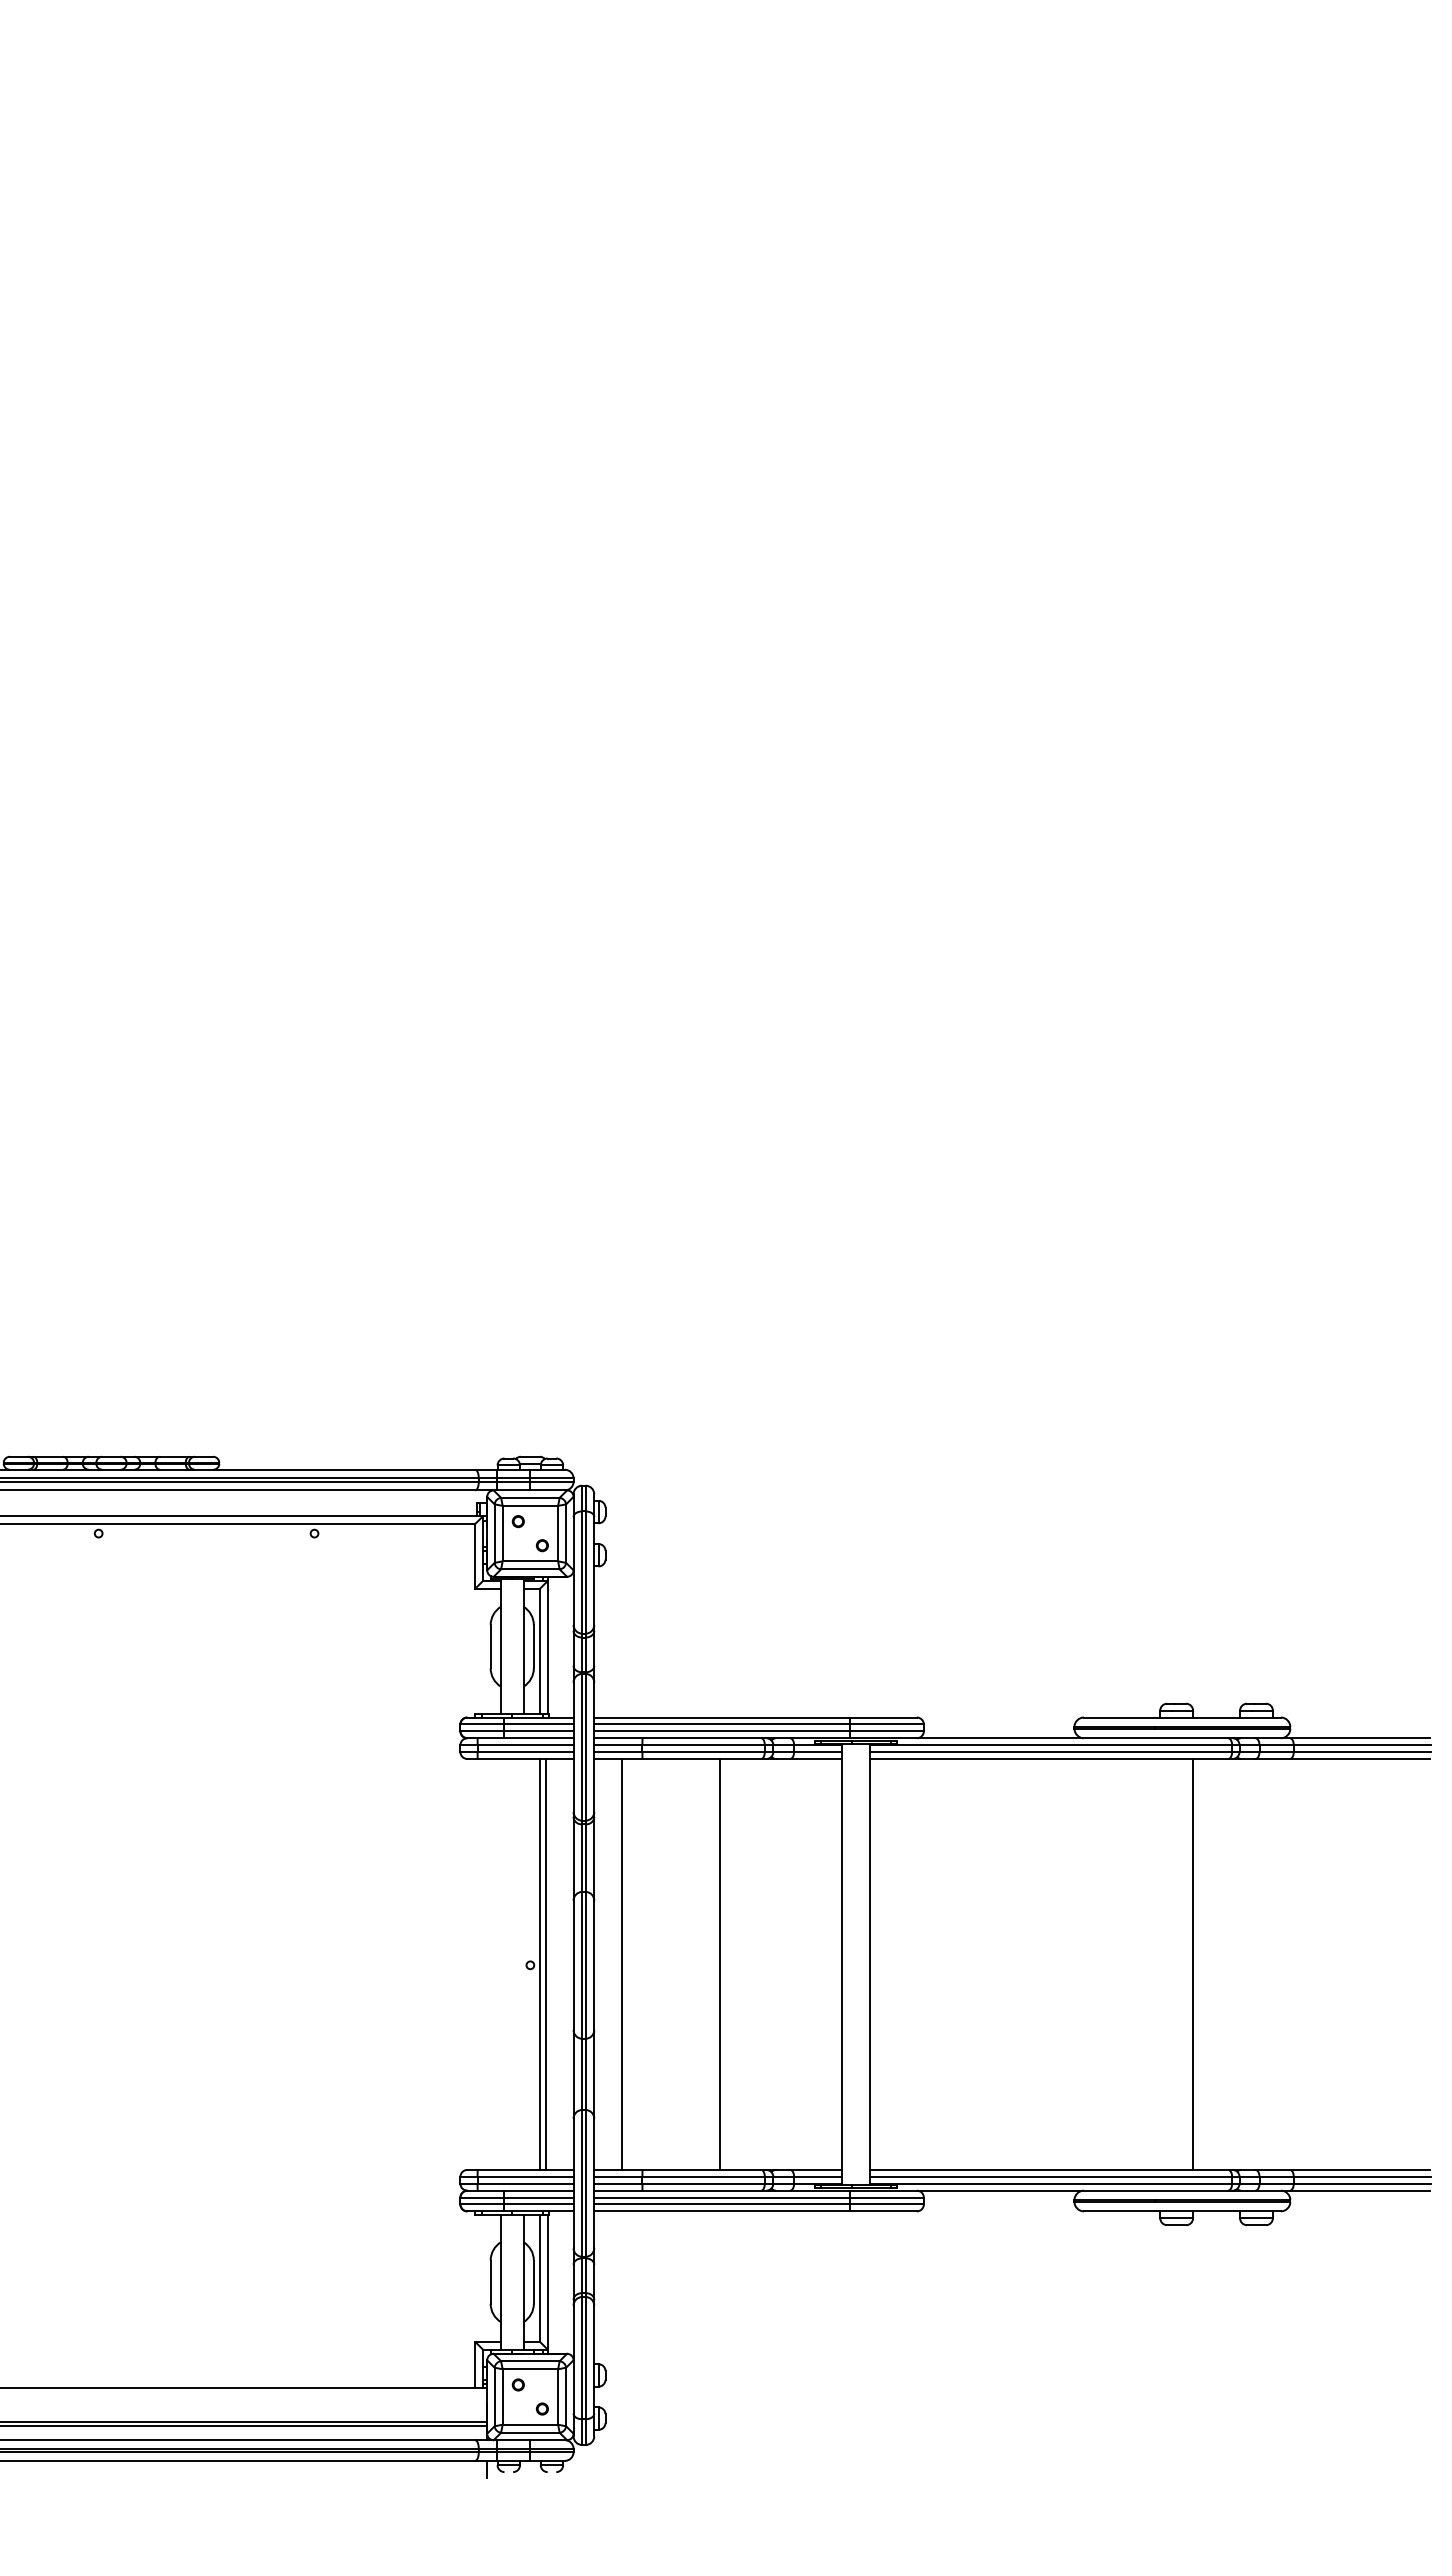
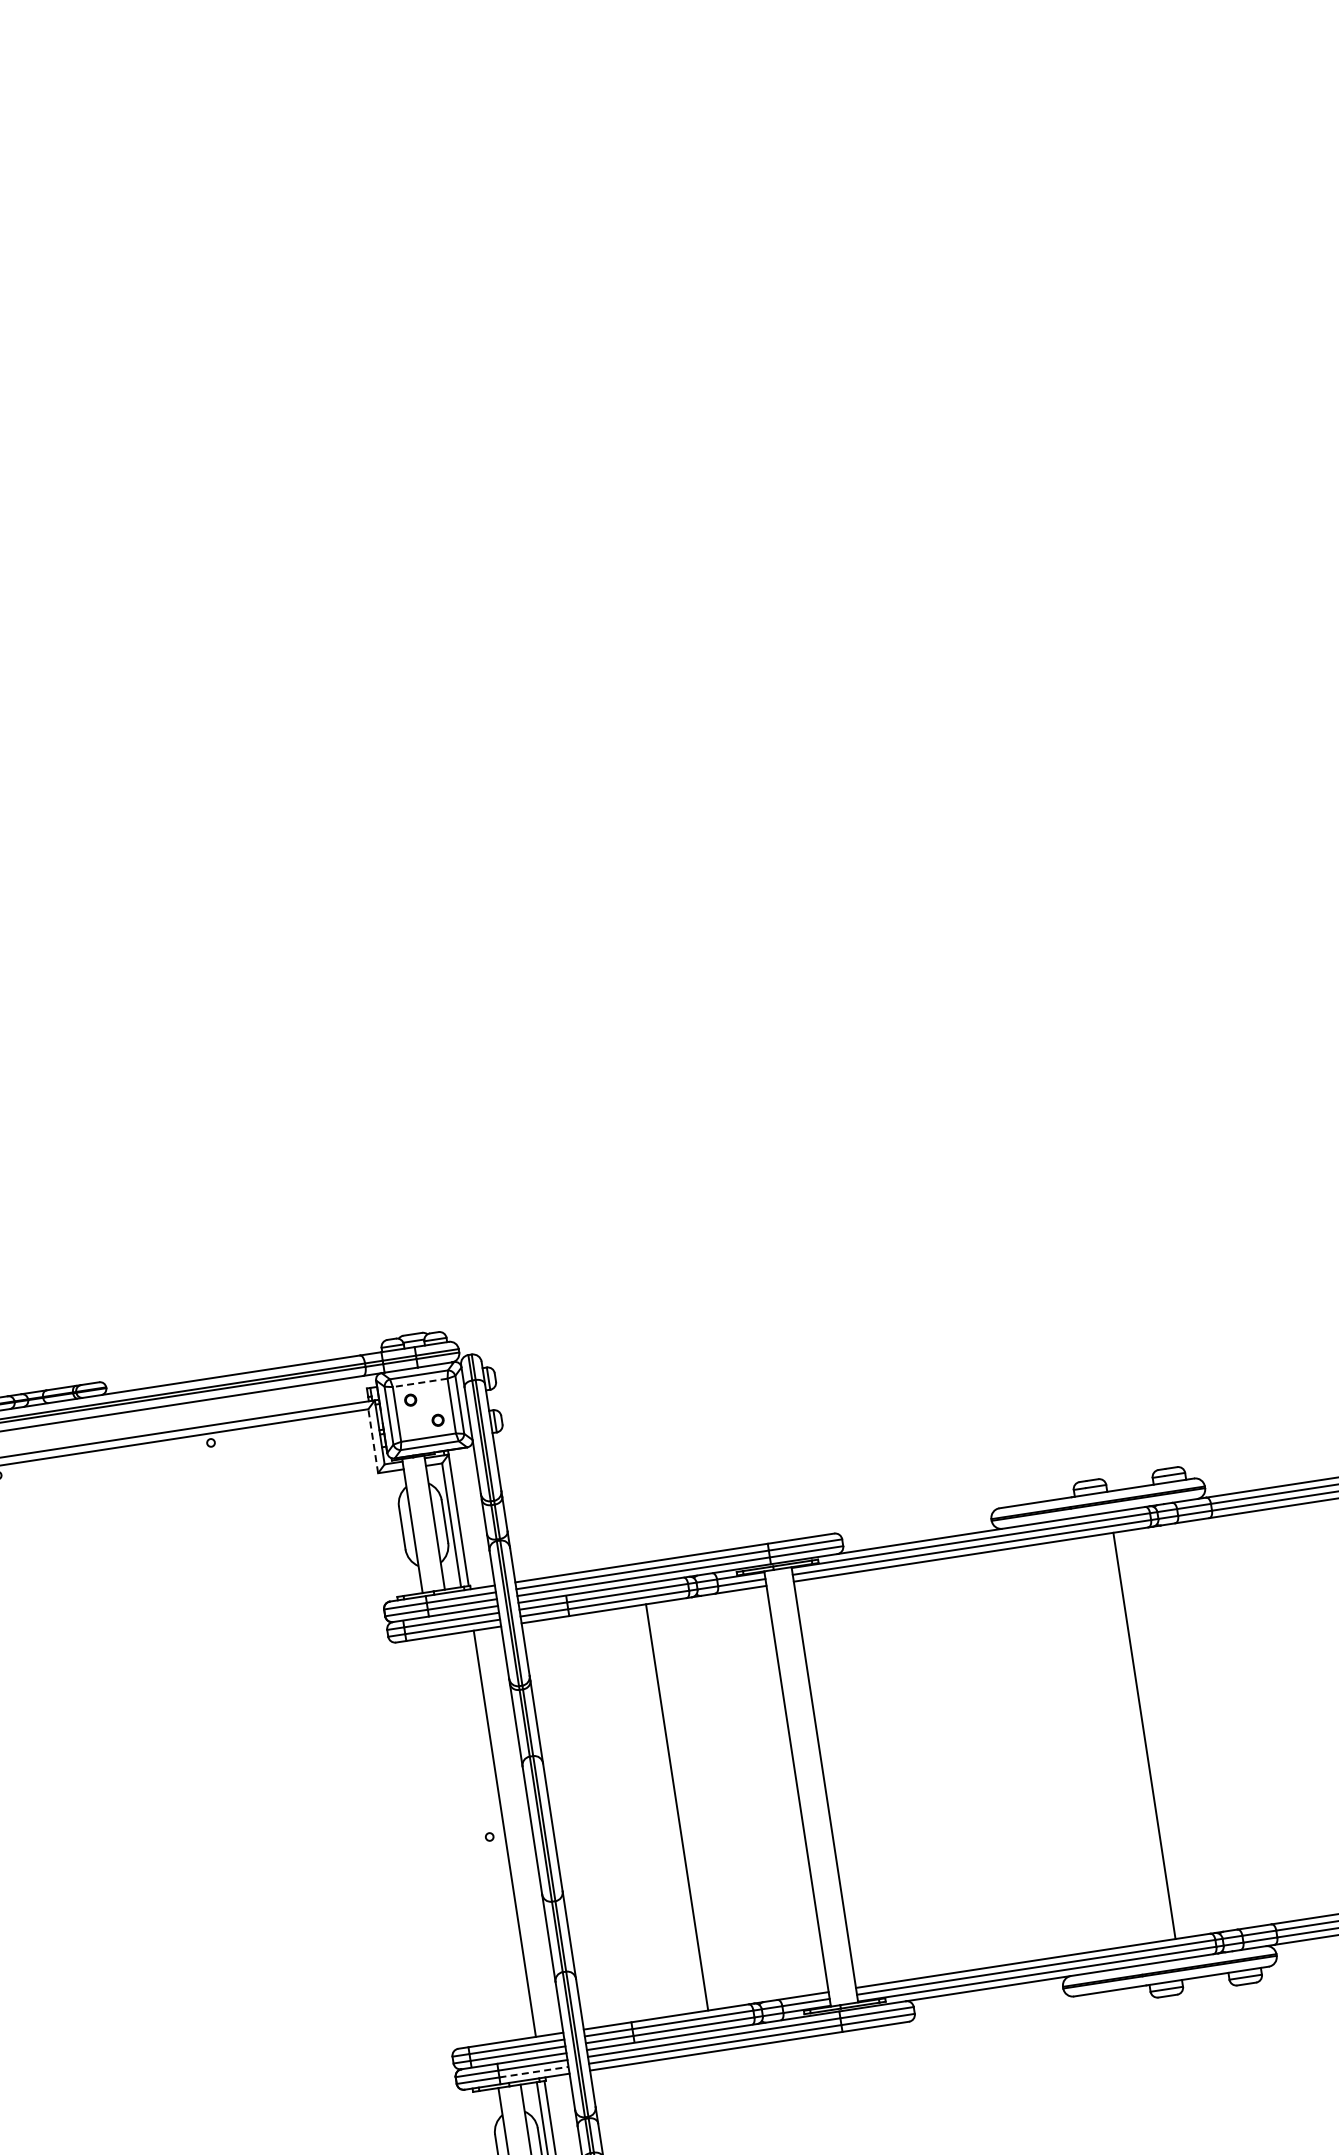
line: (530, 1505) -> (420, 1382), solid -> dashed
line: (475, 1556) -> (373, 1441), solid -> dashed
line: (539, 1963) -> (498, 1833), removed
line: (622, 1963) -> (580, 1821), removed
line: (538, 2204) -> (533, 2072), solid -> dashed

